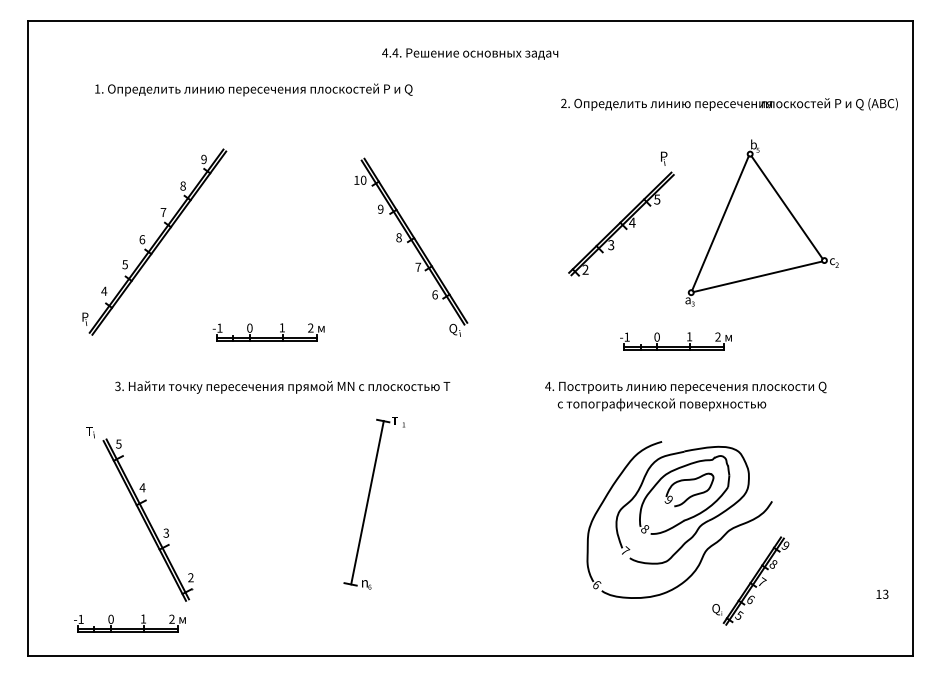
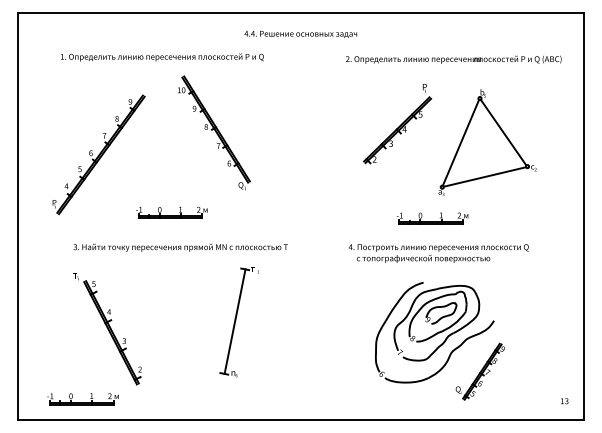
text: (729, 104) -> (453, 59), moved
part: (621, 215) -> (397, 124), moved
part: (411, 246) -> (214, 132), moved
part: (140, 515) -> (107, 329), moved
text: (882, 594) -> (564, 401), moved

